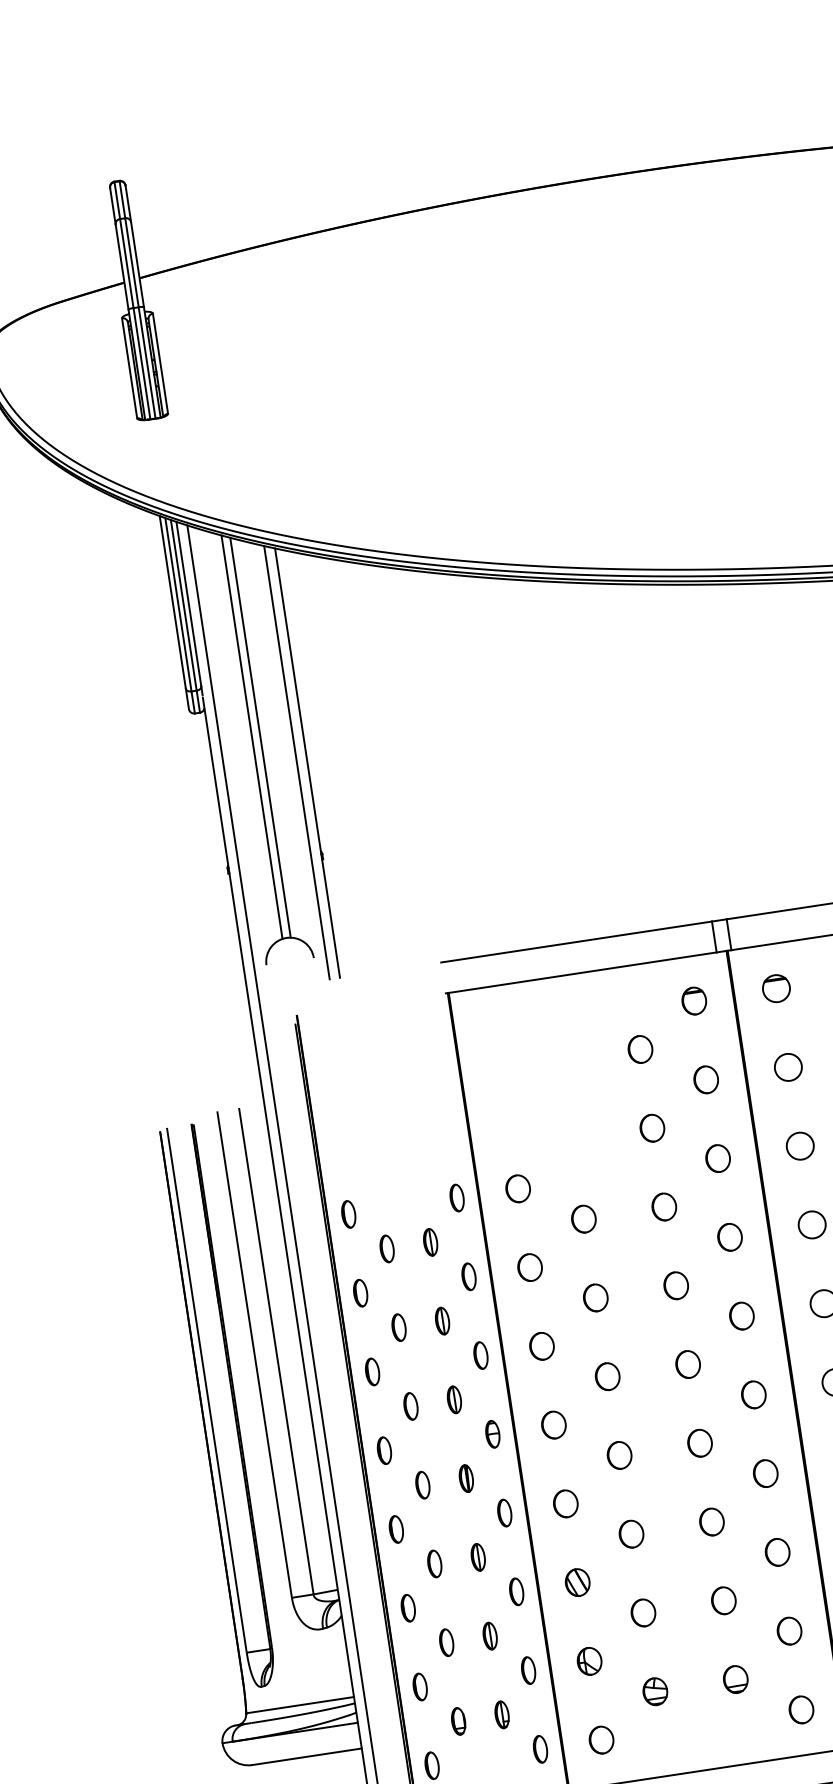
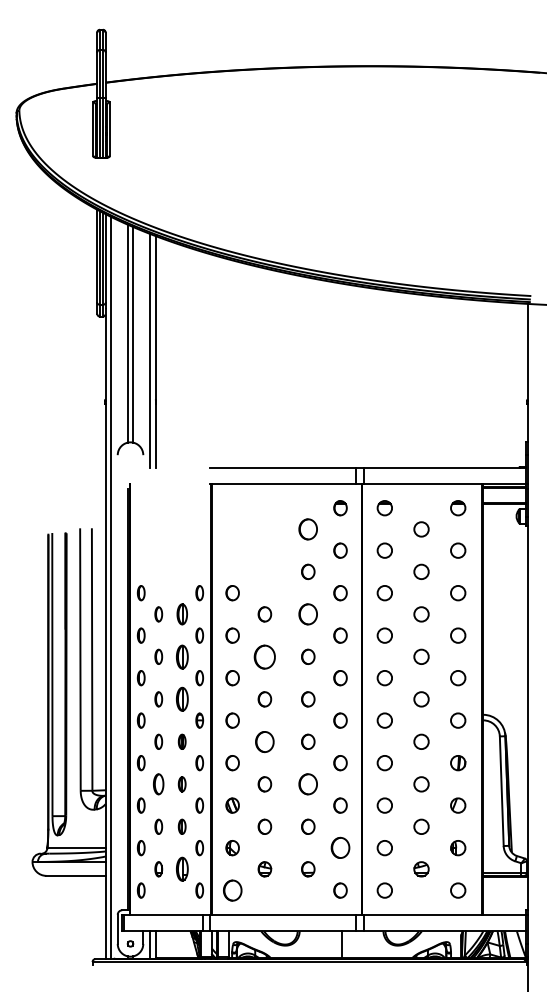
part: (640, 1049) -> (308, 529), size x1.4
part: (664, 1207) -> (308, 614), size x1.4
part: (429, 1242) -> (181, 614), size x1.4
part: (594, 1297) -> (264, 656), size x1.6
part: (441, 1320) -> (181, 656), size x1.6
part: (453, 1400) -> (181, 699), size x1.6
part: (618, 1454) -> (264, 741), size x1.4
part: (712, 1522) -> (308, 784), size x1.4
part: (434, 1564) -> (158, 784), size x1.4
part: (789, 1631) -> (340, 848), size x1.4
part: (500, 1715) -> (181, 869), size x1.6
part: (601, 1740) -> (232, 890), size x1.4

